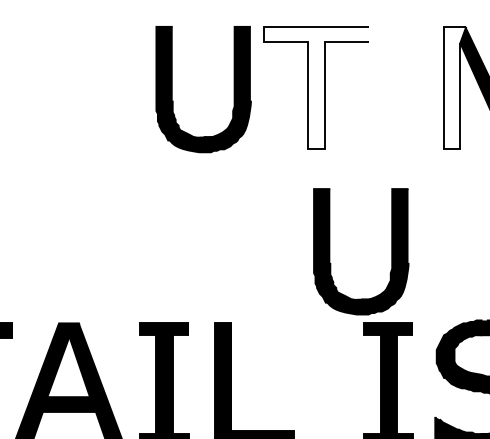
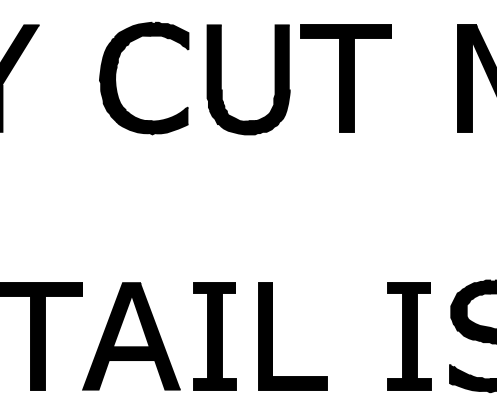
part: (51, 85) -> (116, 76), added
fill: (316, 87) -> (346, 78), added
fill: (454, 87) -> (466, 78), added
part: (390, 251) -> (411, 220), removed

